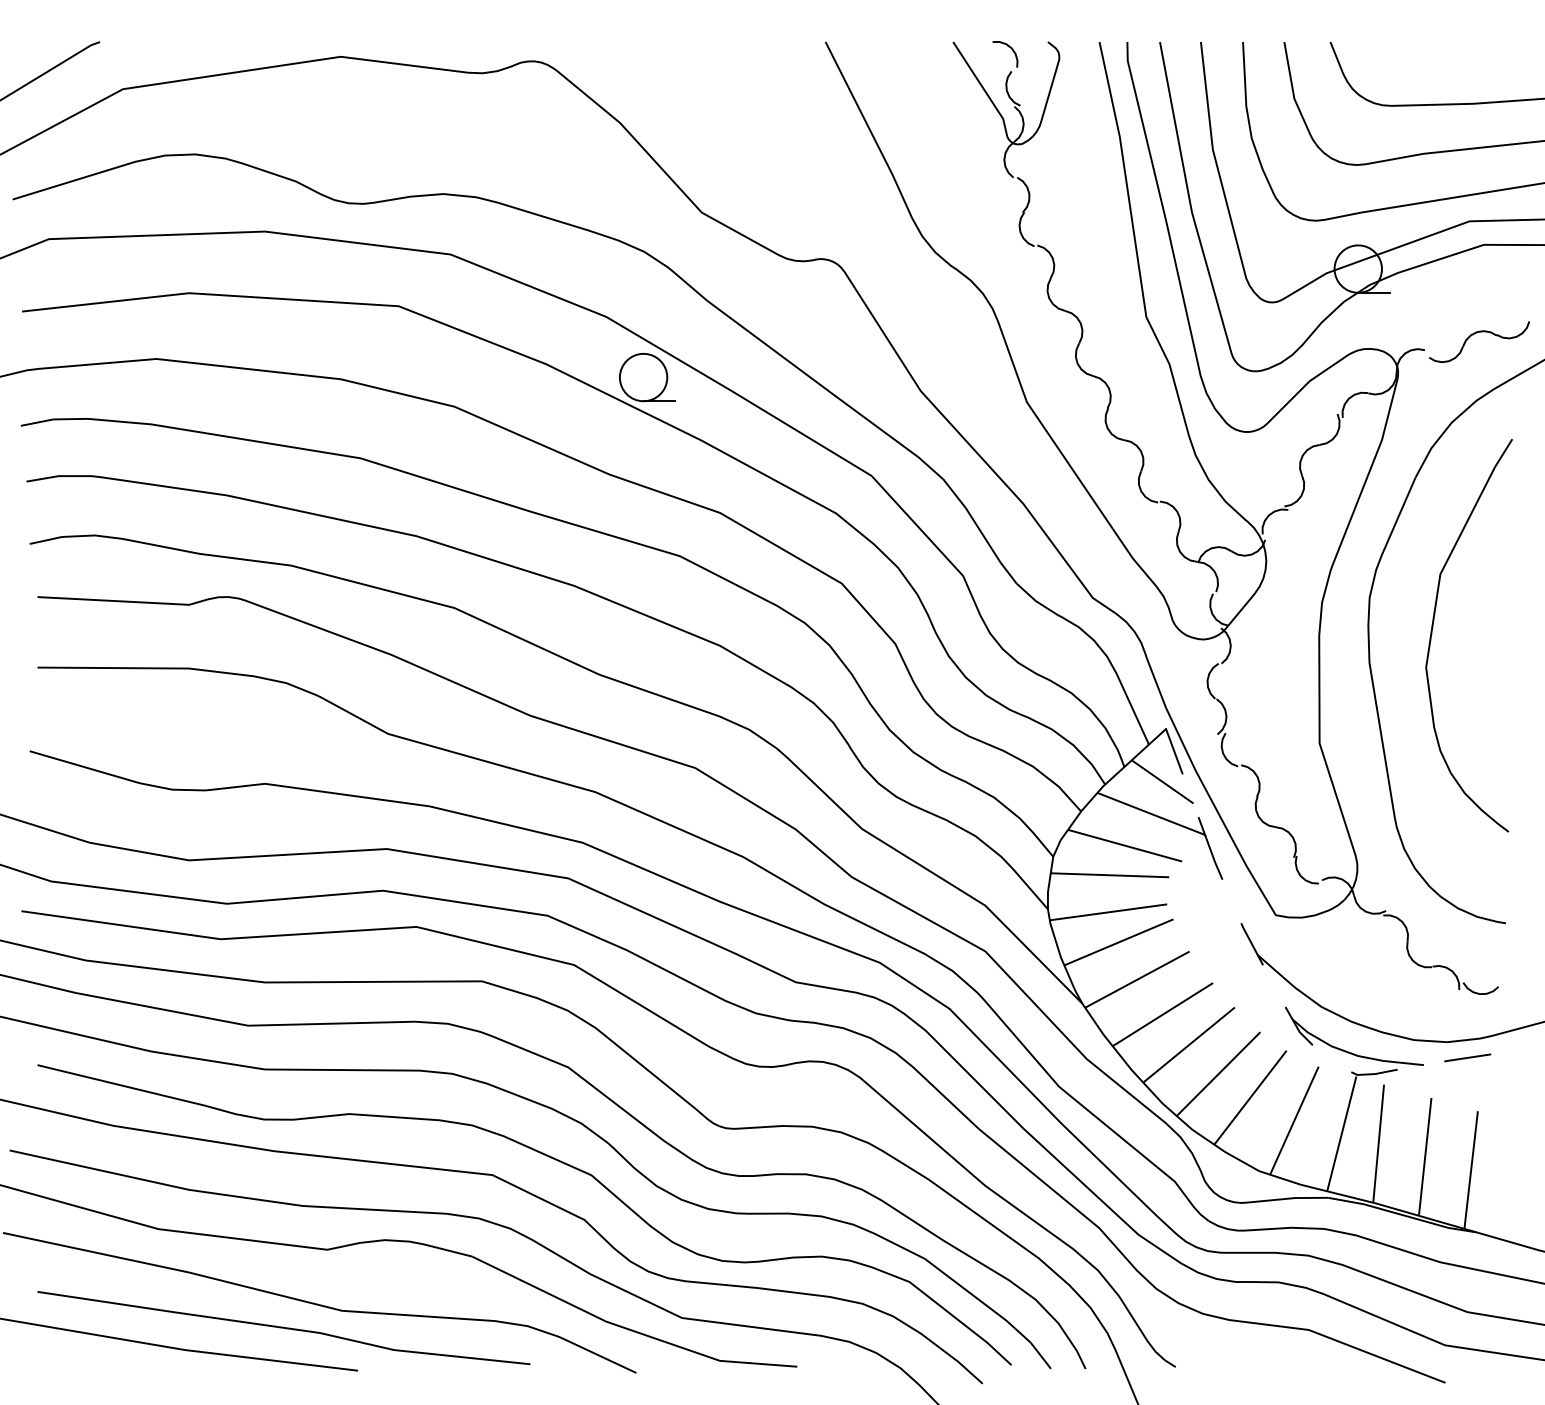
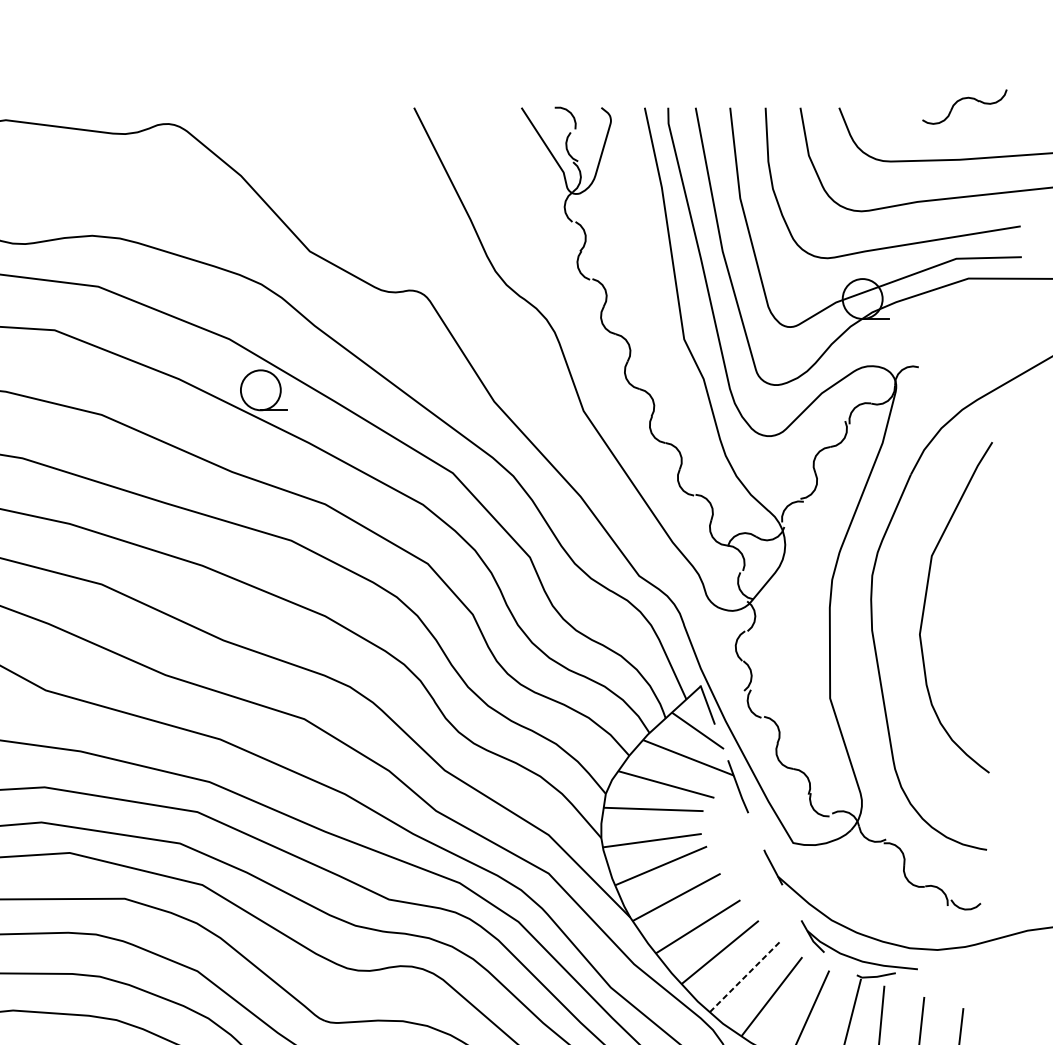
part: (1474, 334) -> (960, 100), moved
line: (1467, 1057) -> (954, 962), removed
line: (1219, 1073) -> (745, 976), solid -> dashed

